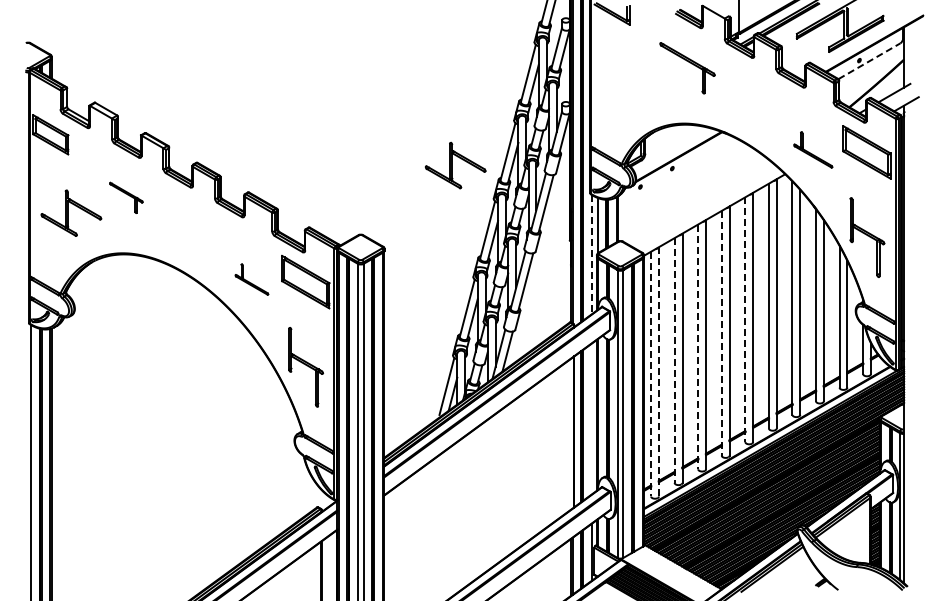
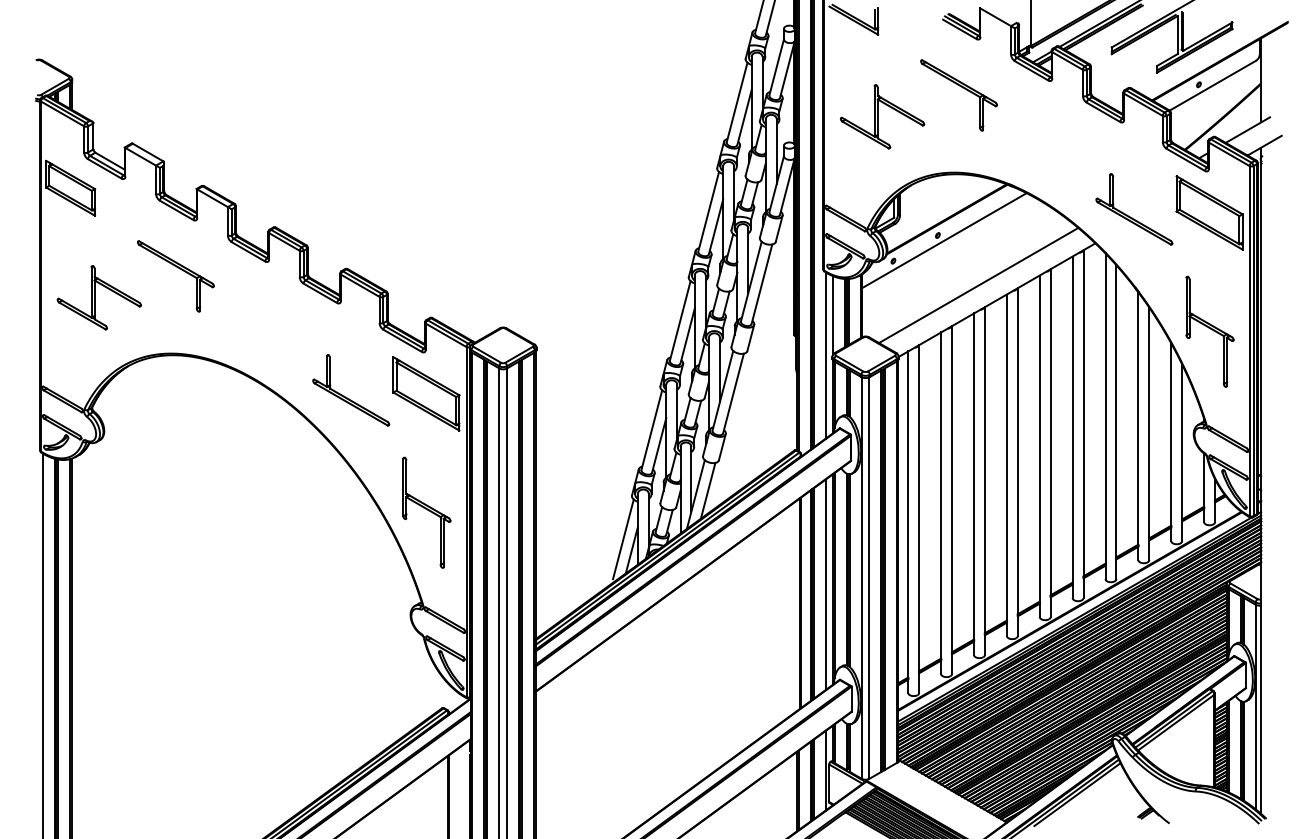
line: (869, 61) -> (1213, 86), dashed -> solid
part: (813, 149) -> (1134, 208), size x1.43
part: (455, 165) -> (882, 116), moved
line: (676, 172) -> (943, 240), added
part: (126, 197) -> (176, 275), size x1.67
line: (701, 204) -> (978, 285), added
line: (591, 254) -> (825, 355), dashed -> solid
part: (251, 279) -> (350, 390), size x1.67
line: (745, 320) -> (1039, 447), dashed -> solid
line: (721, 333) -> (1006, 465), dashed -> solid
line: (698, 347) -> (974, 485), dashed -> solid
line: (674, 361) -> (940, 504), dashed -> solid
line: (658, 371) -> (918, 518), dashed -> solid
line: (651, 374) -> (908, 522), dashed -> solid
line: (591, 418) -> (825, 584), added

